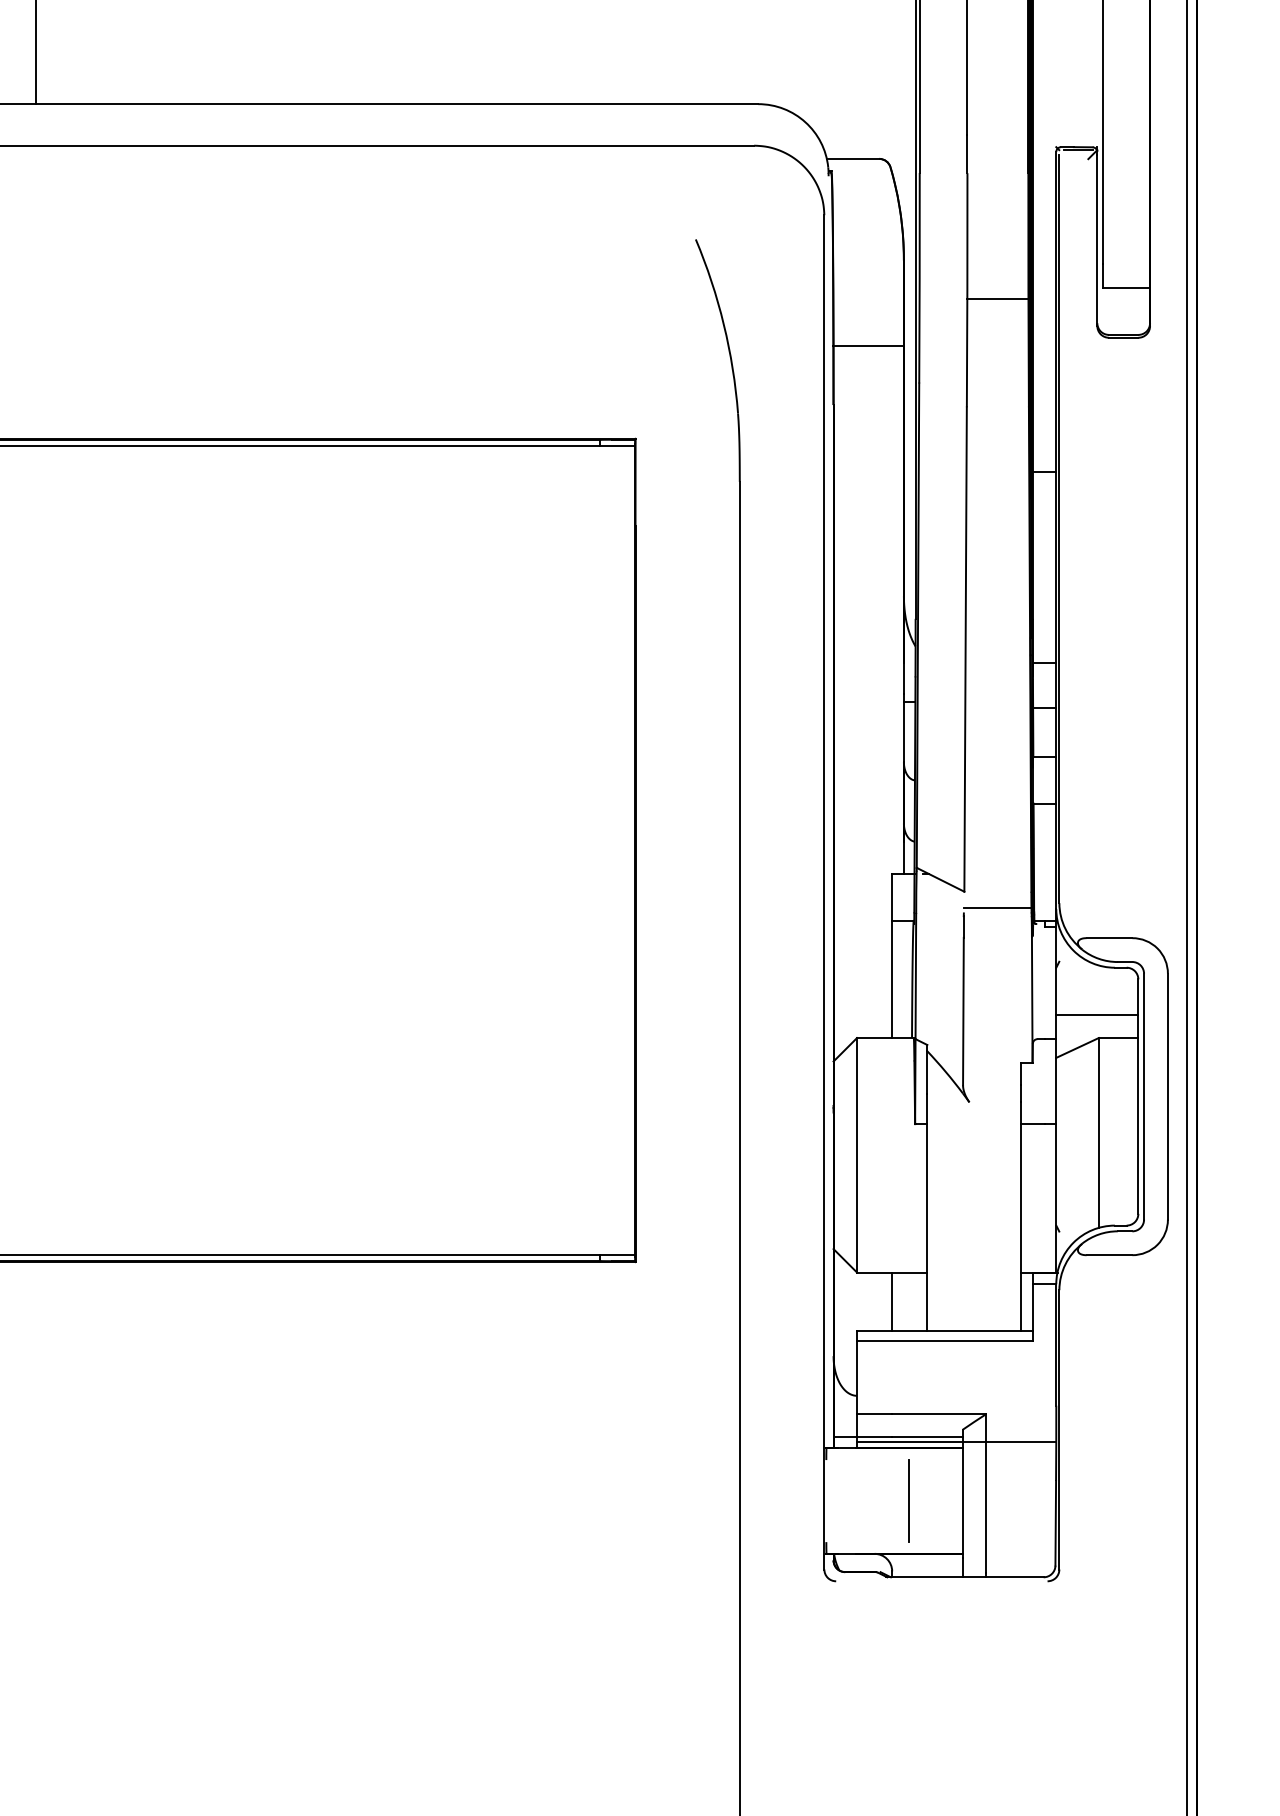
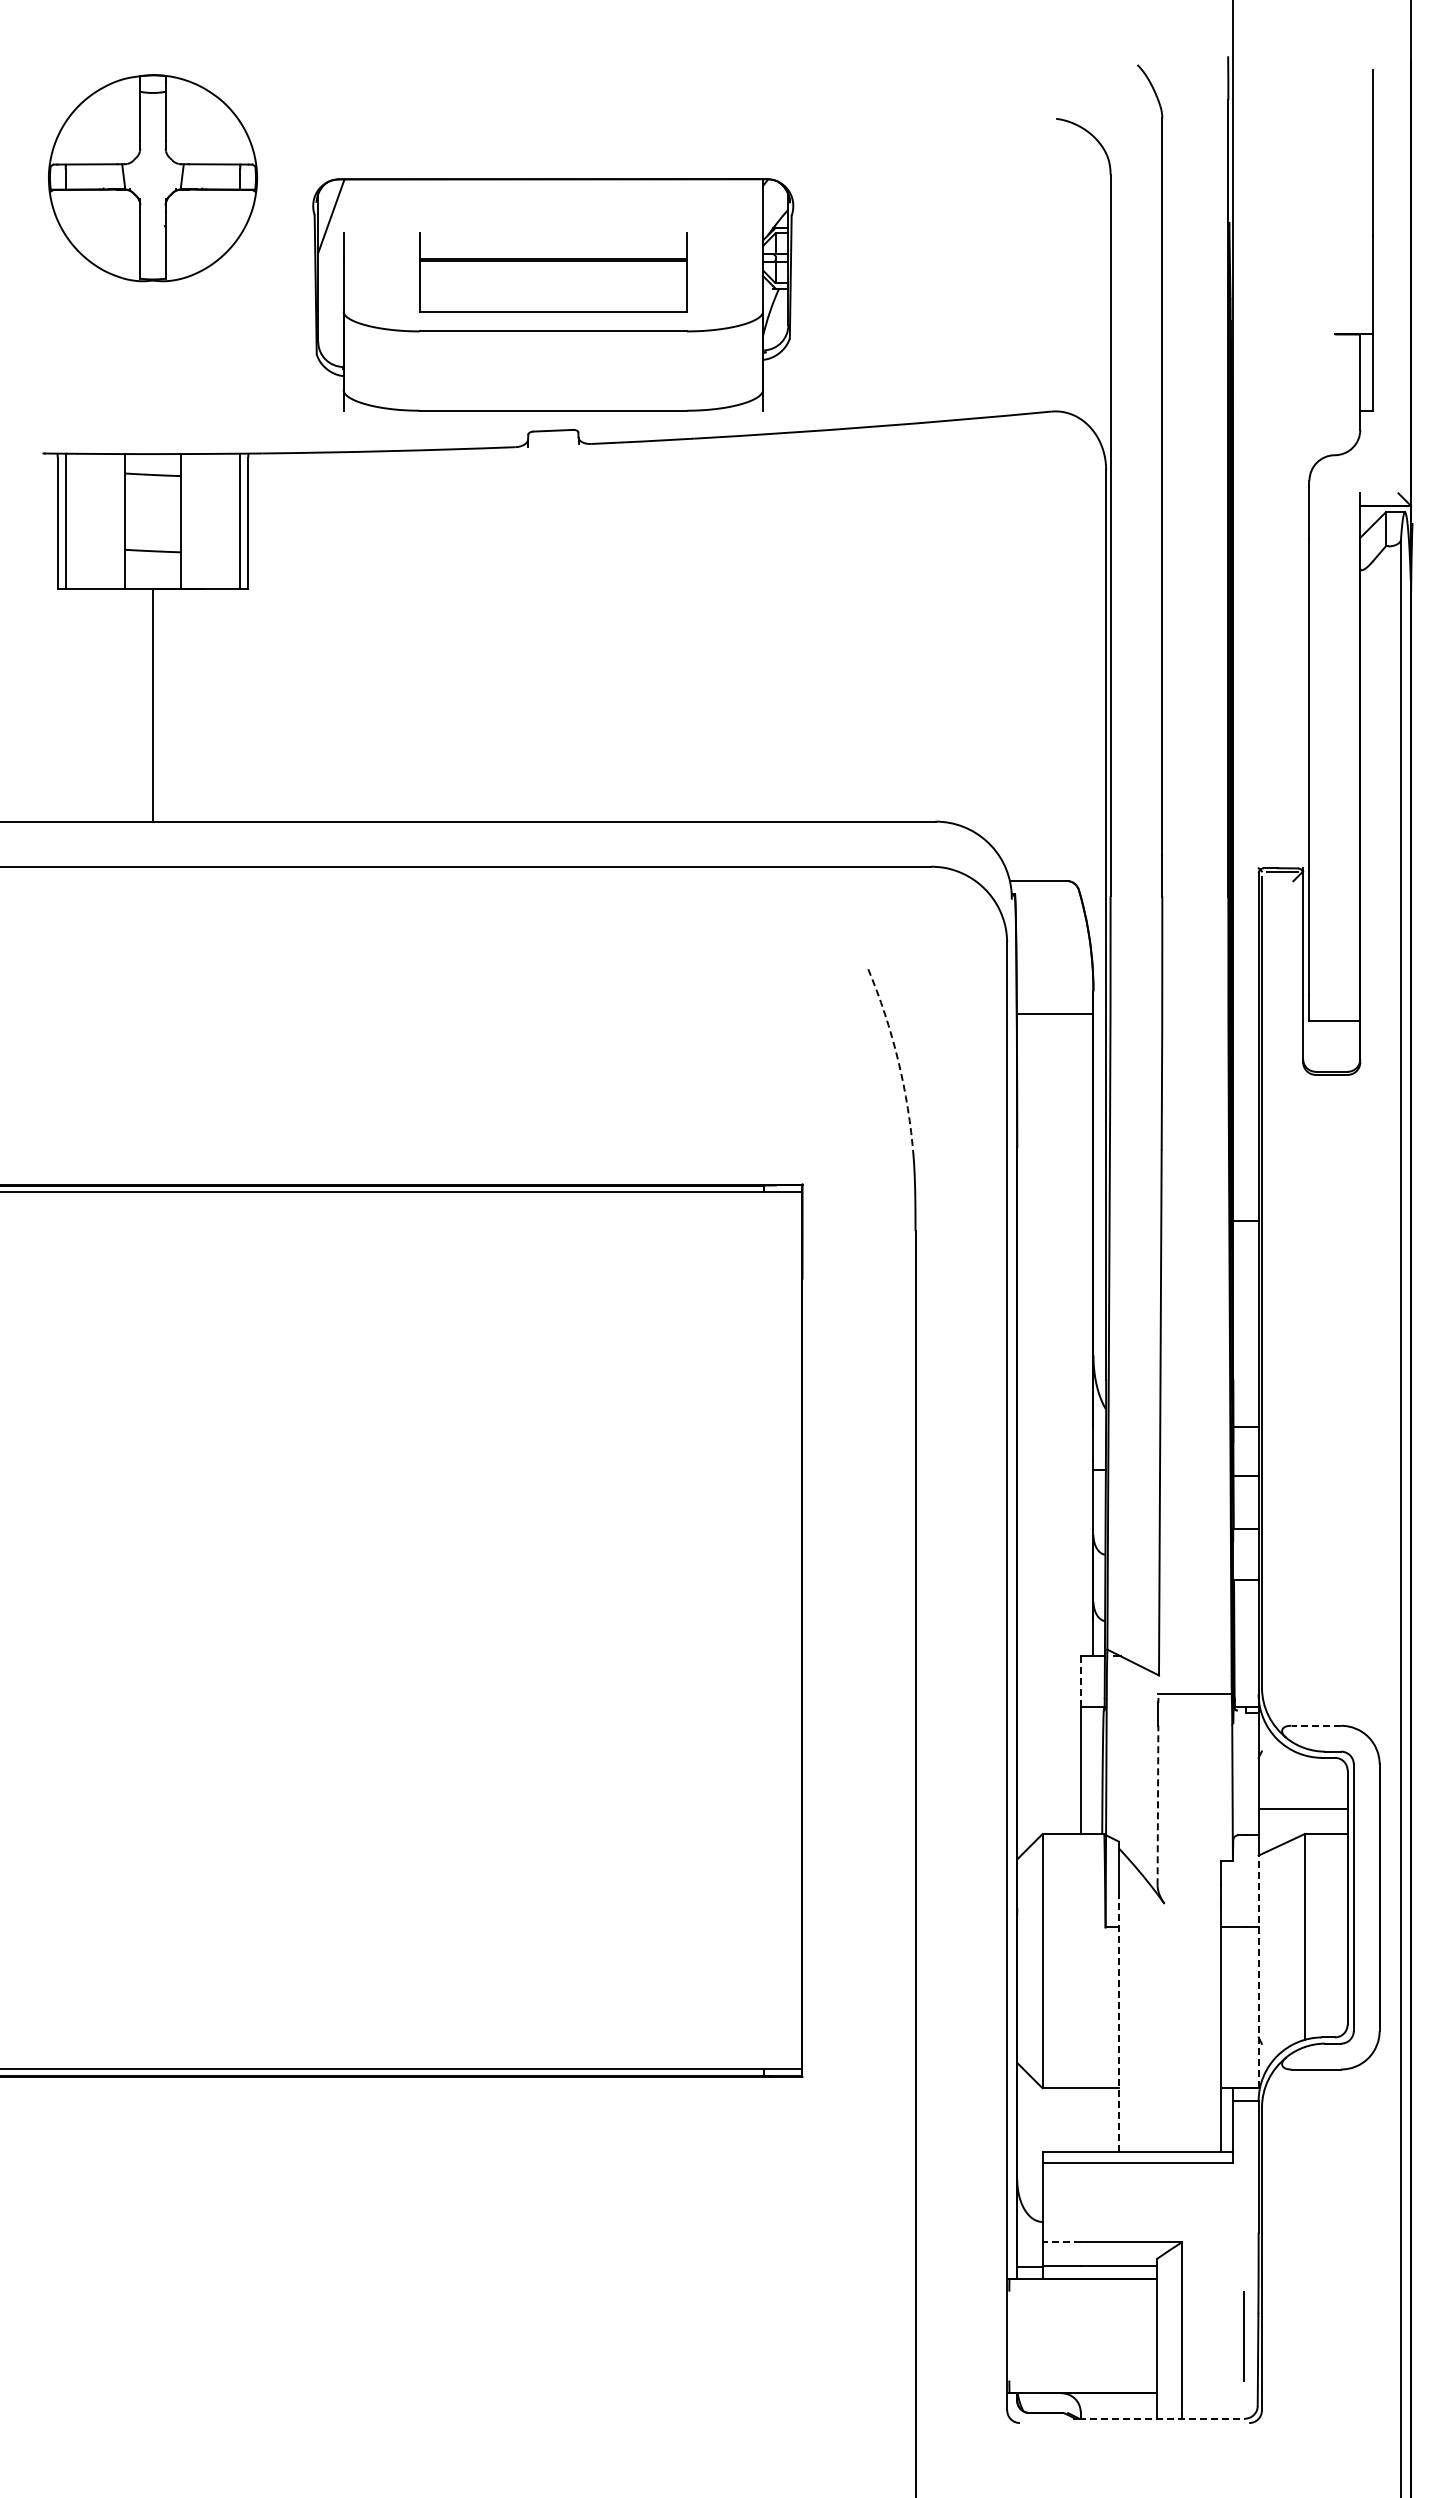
line: (997, 298) -> (1194, 1032), removed
arc: (724, 324) -> (898, 1060), solid -> dashed
line: (868, 346) -> (1055, 1014), moved
line: (891, 898) -> (1080, 1682), solid -> dashed
line: (1109, 937) -> (1316, 1725), solid -> dashed
line: (962, 1011) -> (1157, 1805), solid -> dashed
line: (1056, 1164) -> (1258, 1971), solid -> dashed
line: (927, 1212) -> (1118, 2023), solid -> dashed
line: (891, 1301) -> (1080, 2119), removed
line: (874, 1413) -> (1061, 2241), solid -> dashed
line: (956, 1442) -> (1150, 2272), removed
line: (907, 1501) -> (1243, 2336), moved
line: (967, 1577) -> (1162, 2418), solid -> dashed

